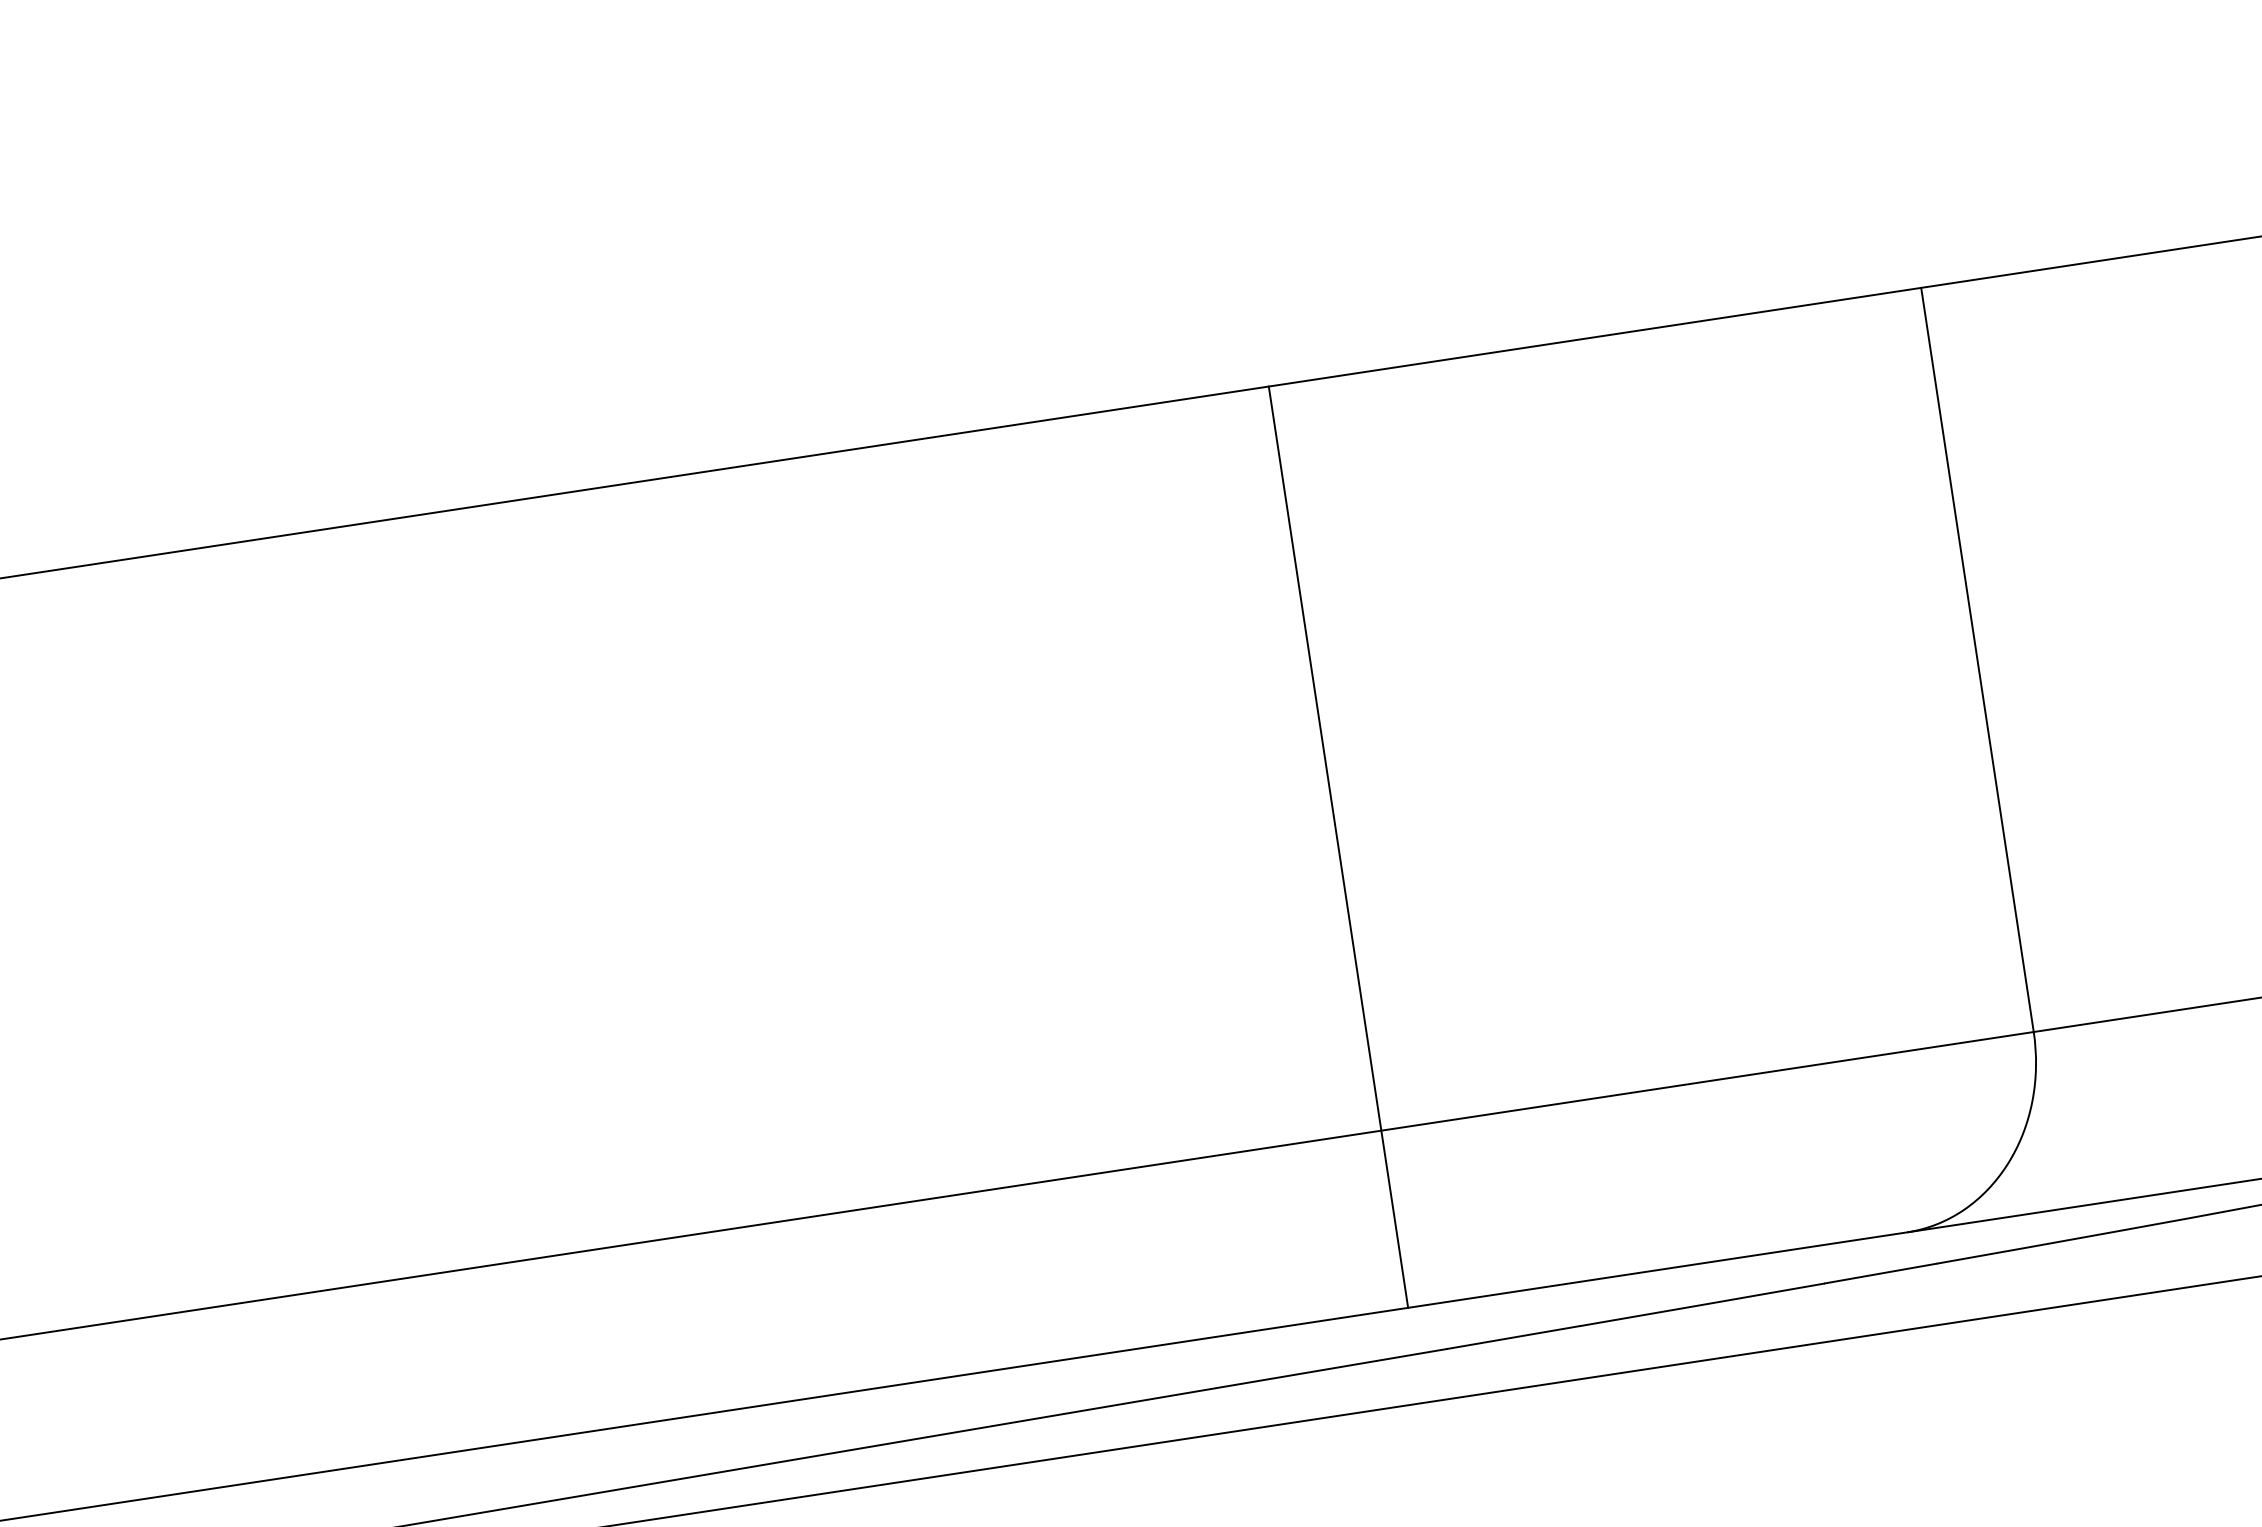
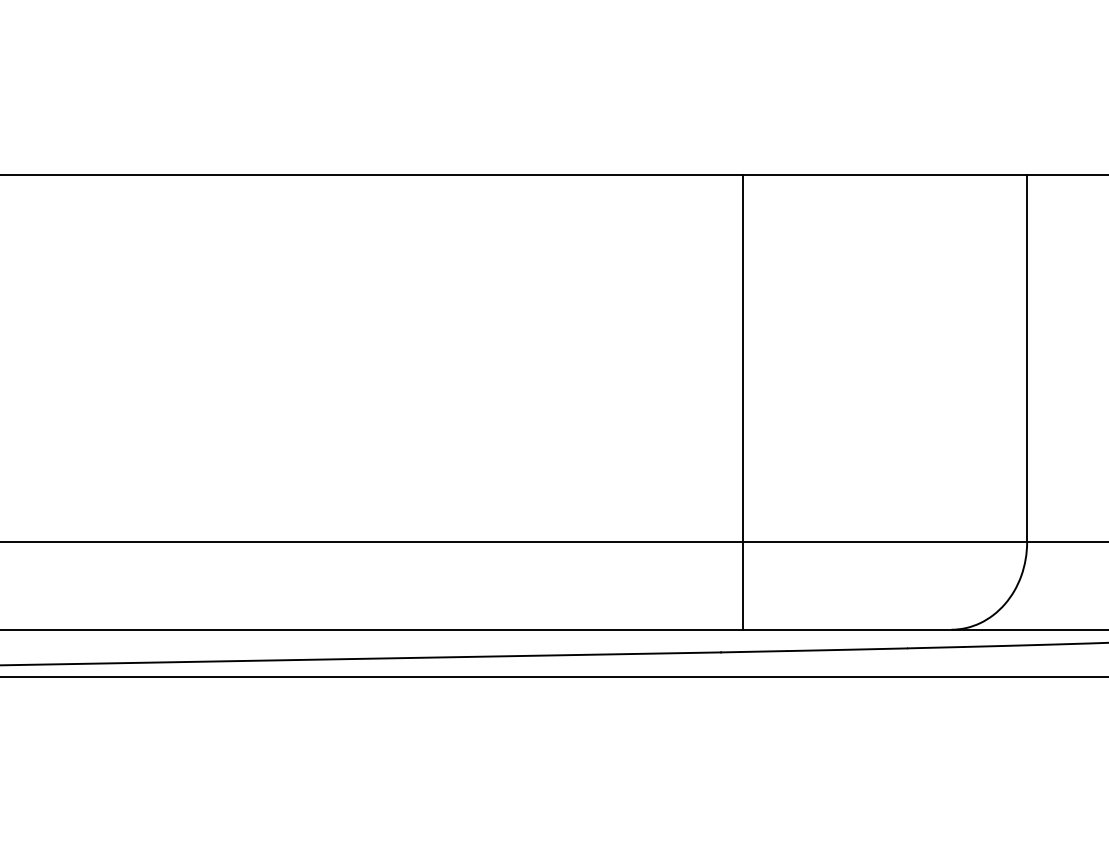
line: (1338, 847) -> (743, 402), moved

